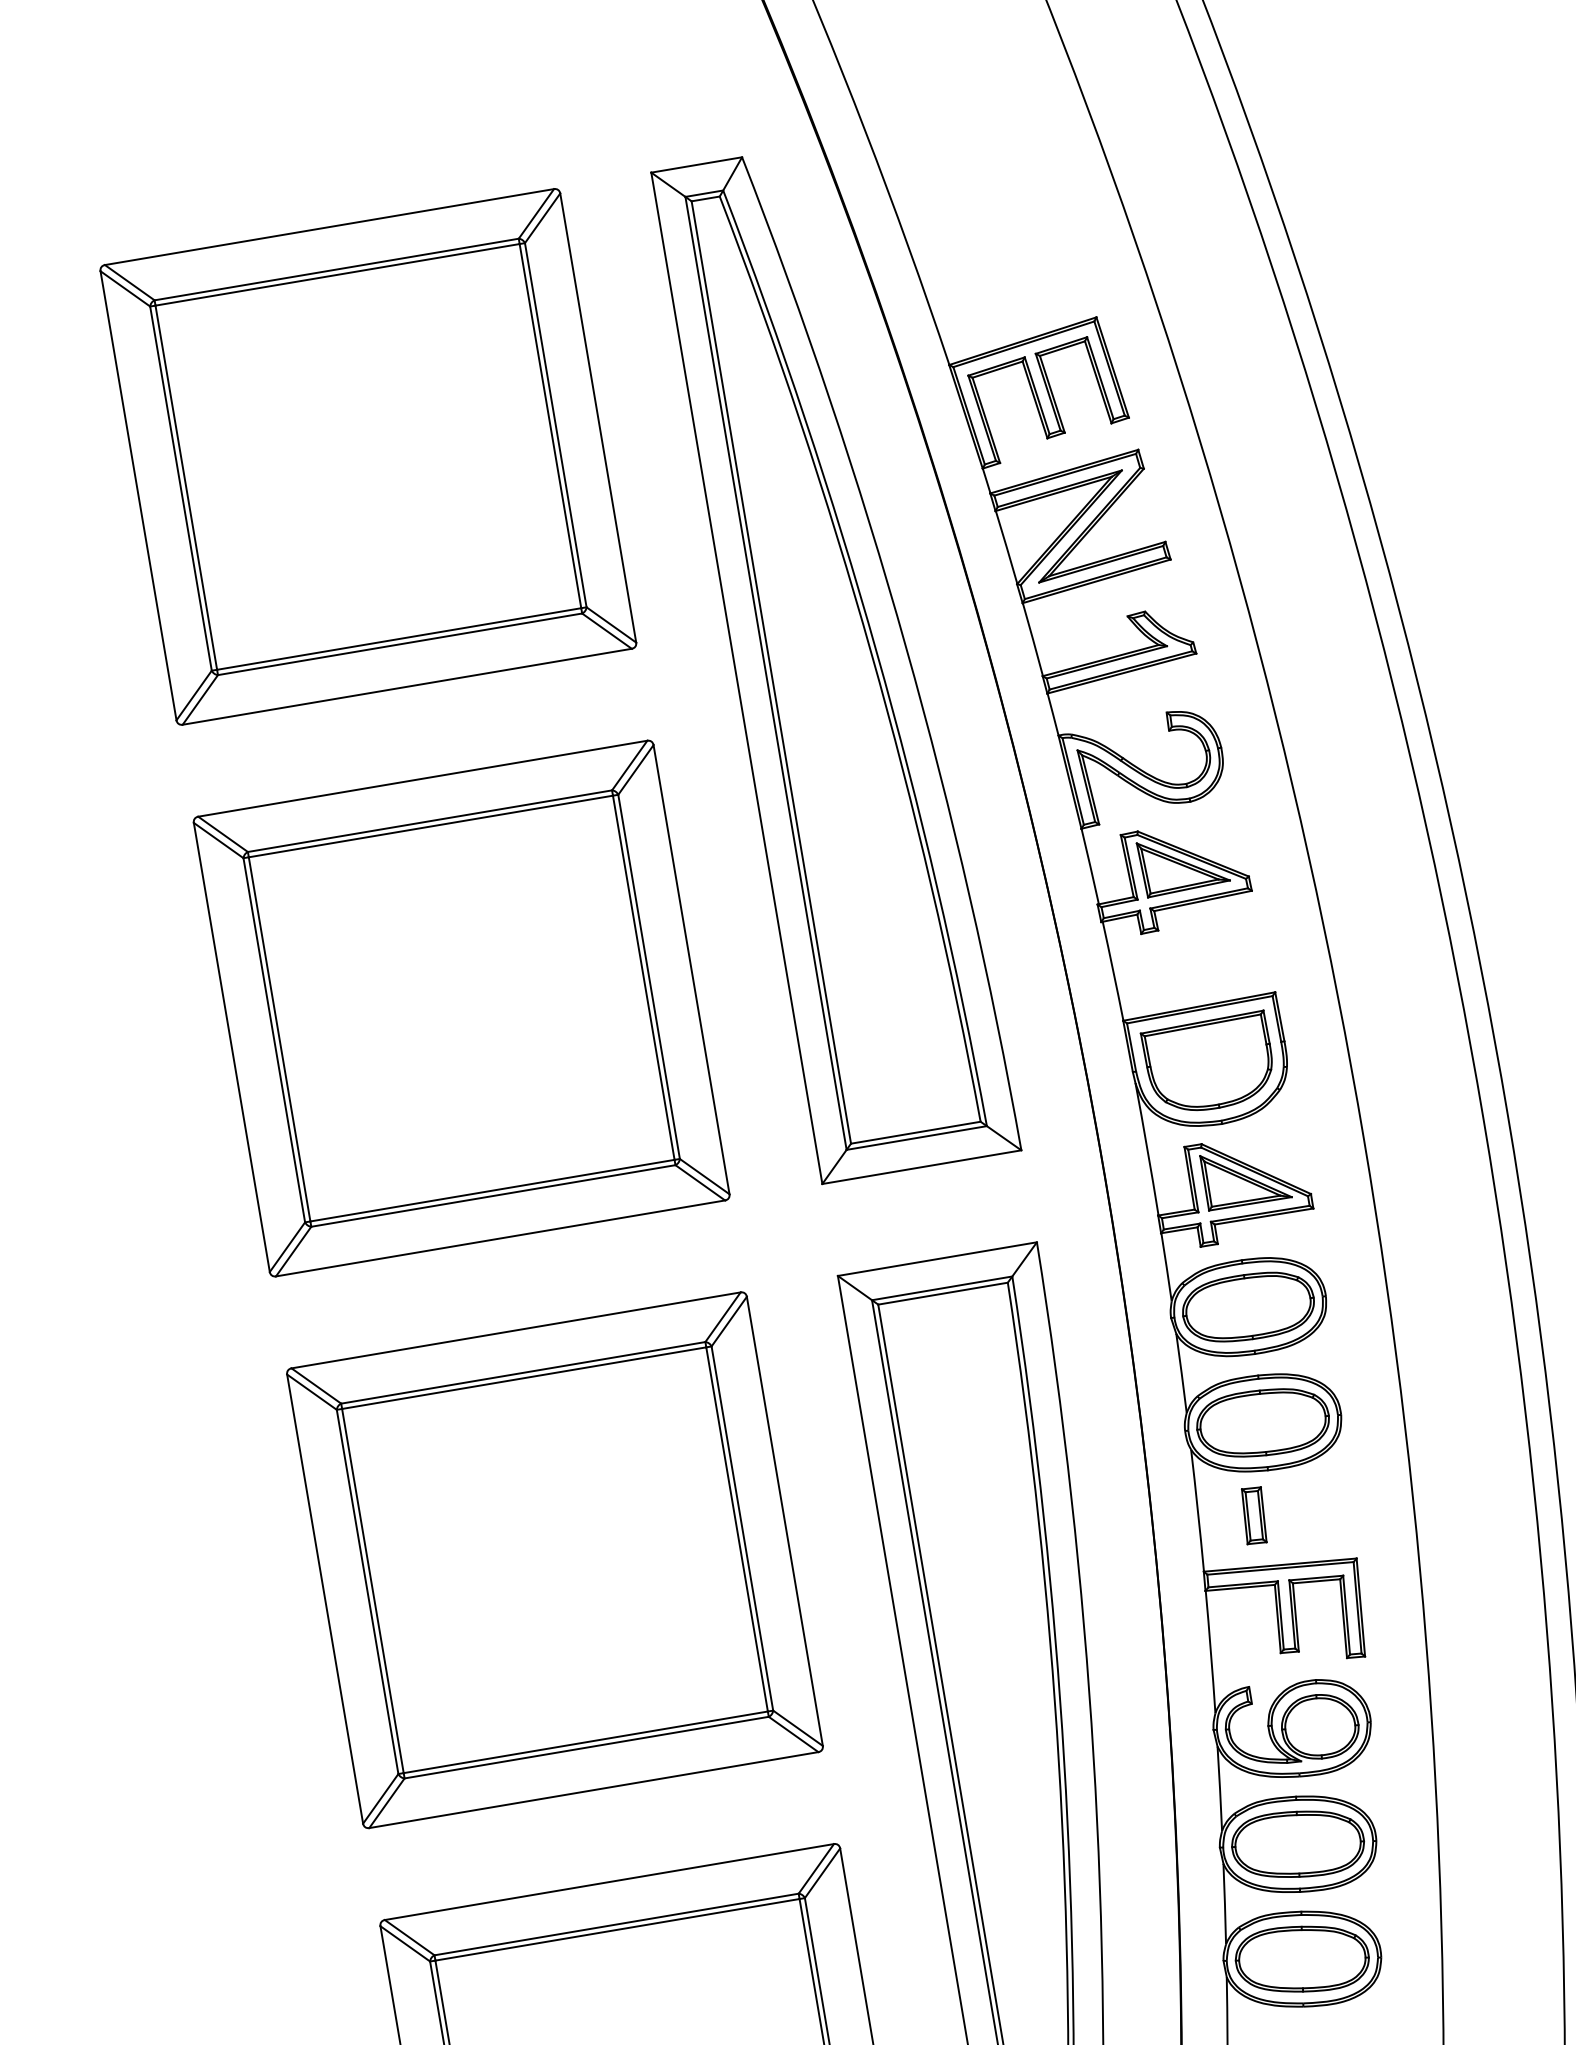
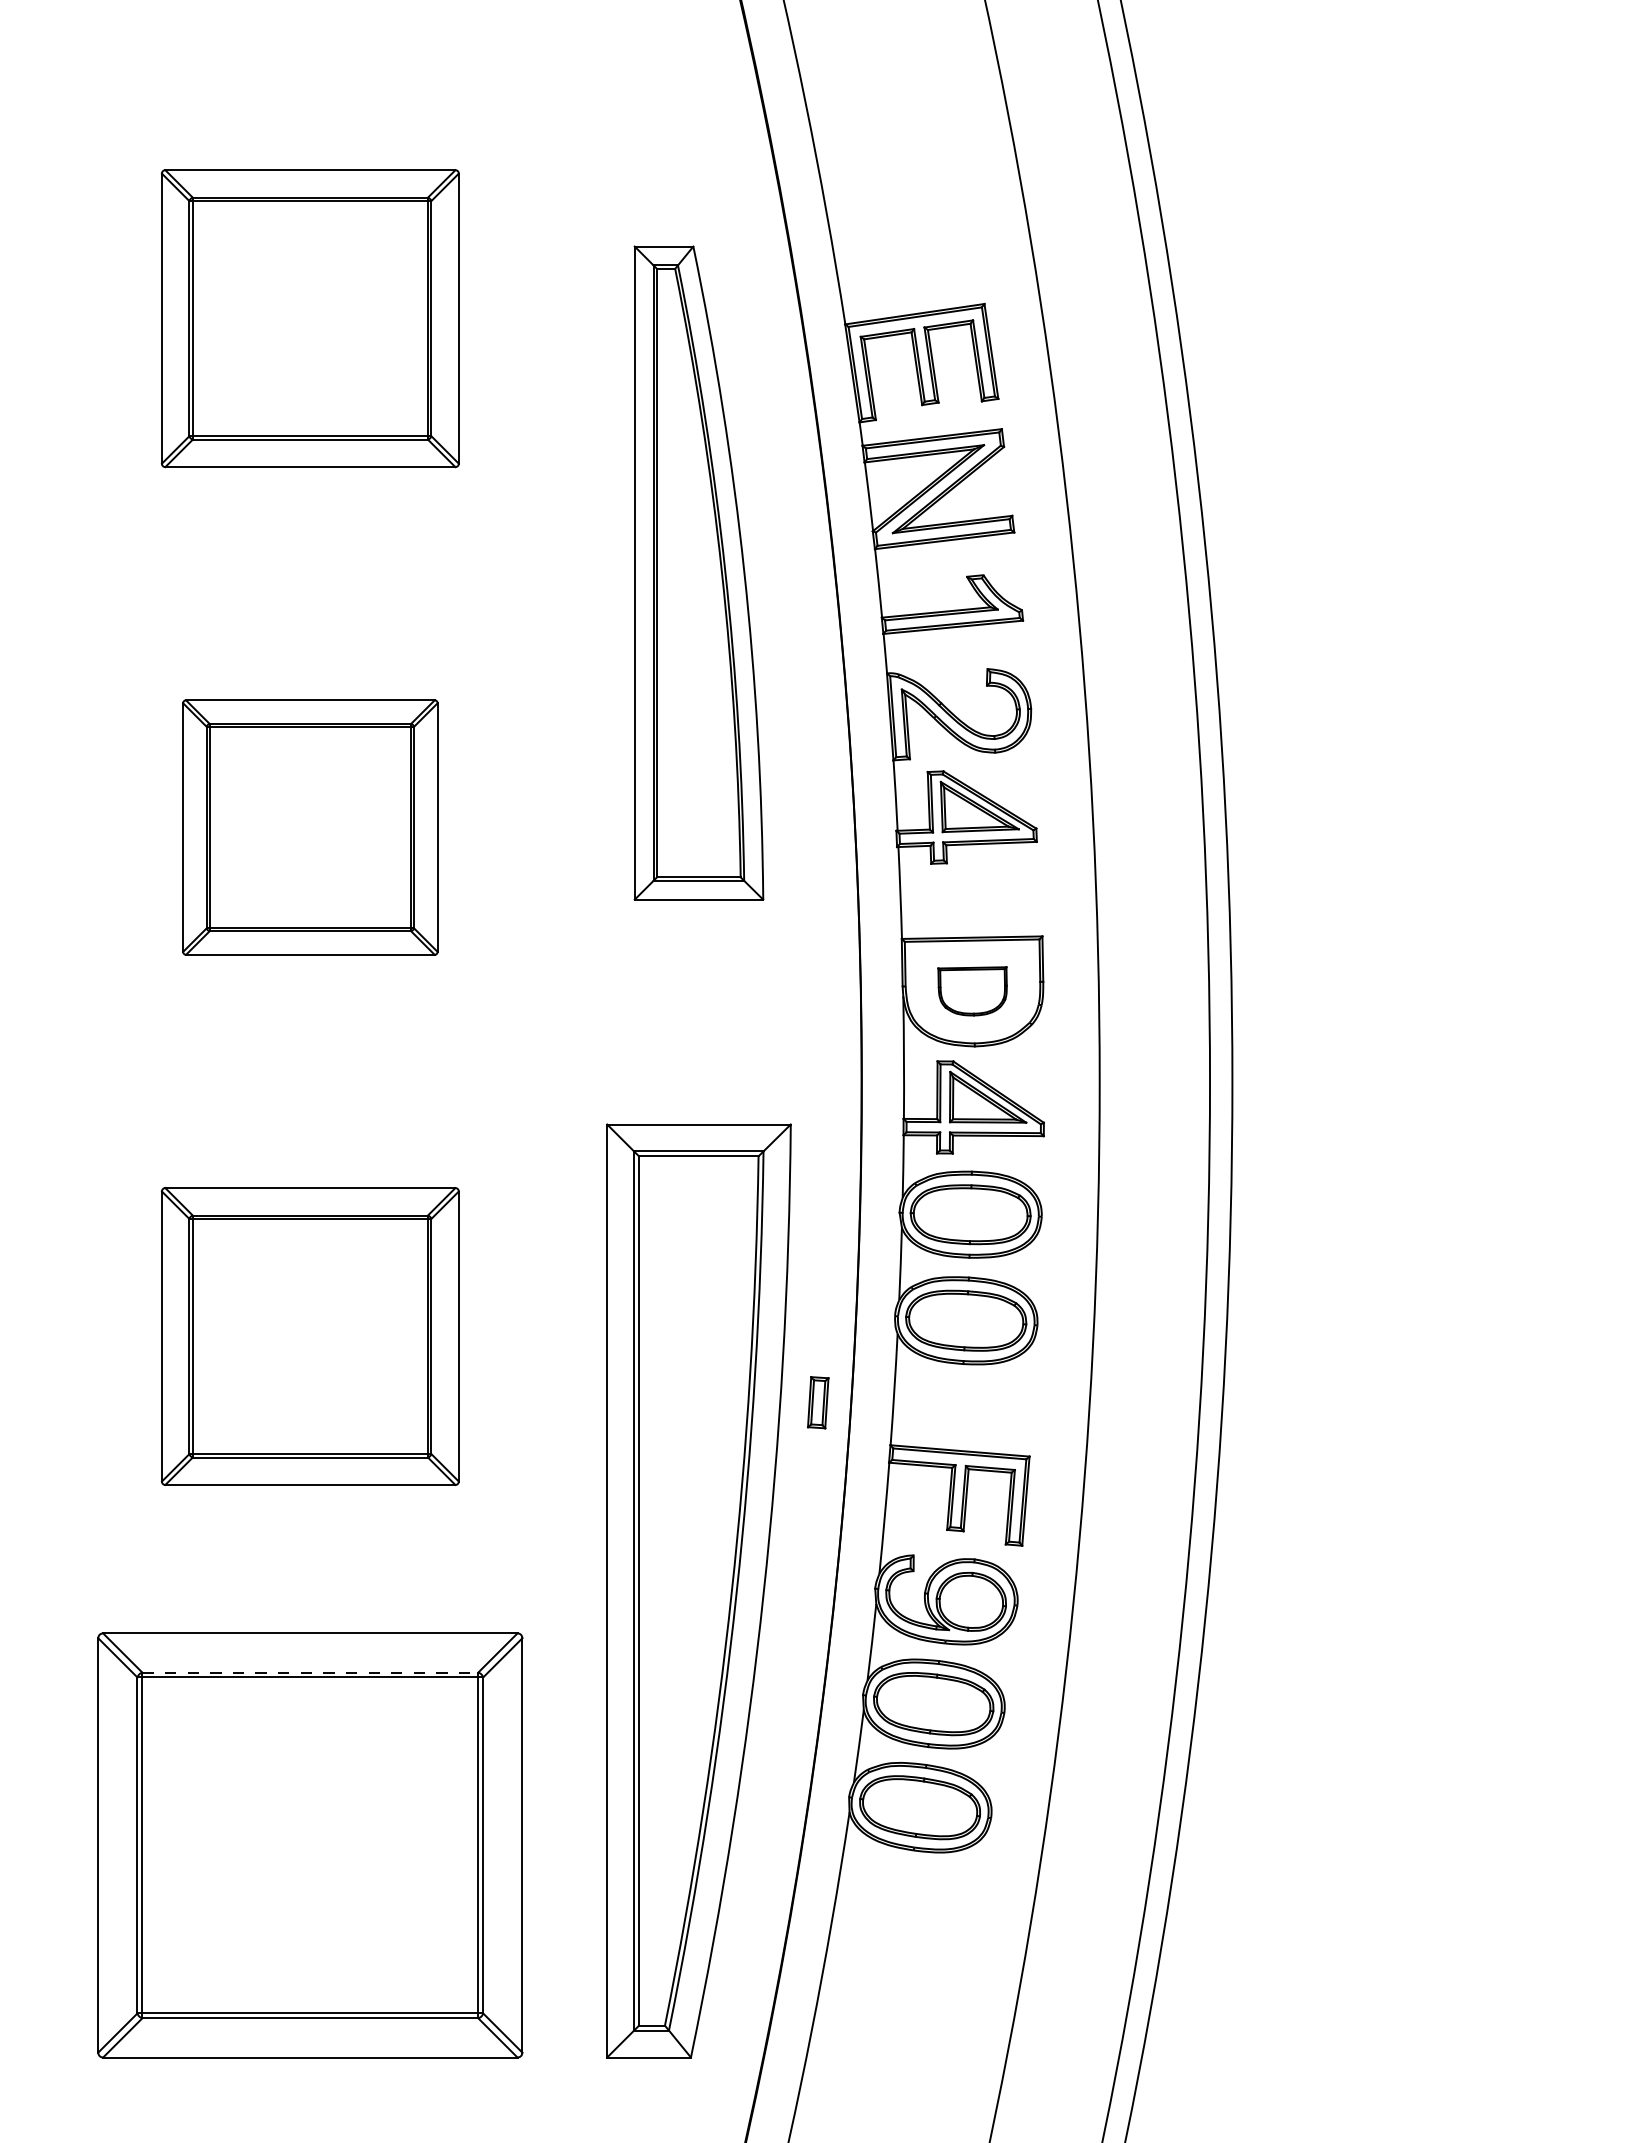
part: (368, 456) -> (310, 318), size x0.7
part: (835, 660) -> (698, 572), size x0.7
part: (461, 1008) -> (310, 827), size x0.6
part: (1209, 1064) -> (972, 991), size x0.6
part: (1254, 1515) -> (818, 1402), moved
part: (555, 1560) -> (310, 1336), size x0.7
line: (616, 1924) -> (310, 1672), solid -> dashed

